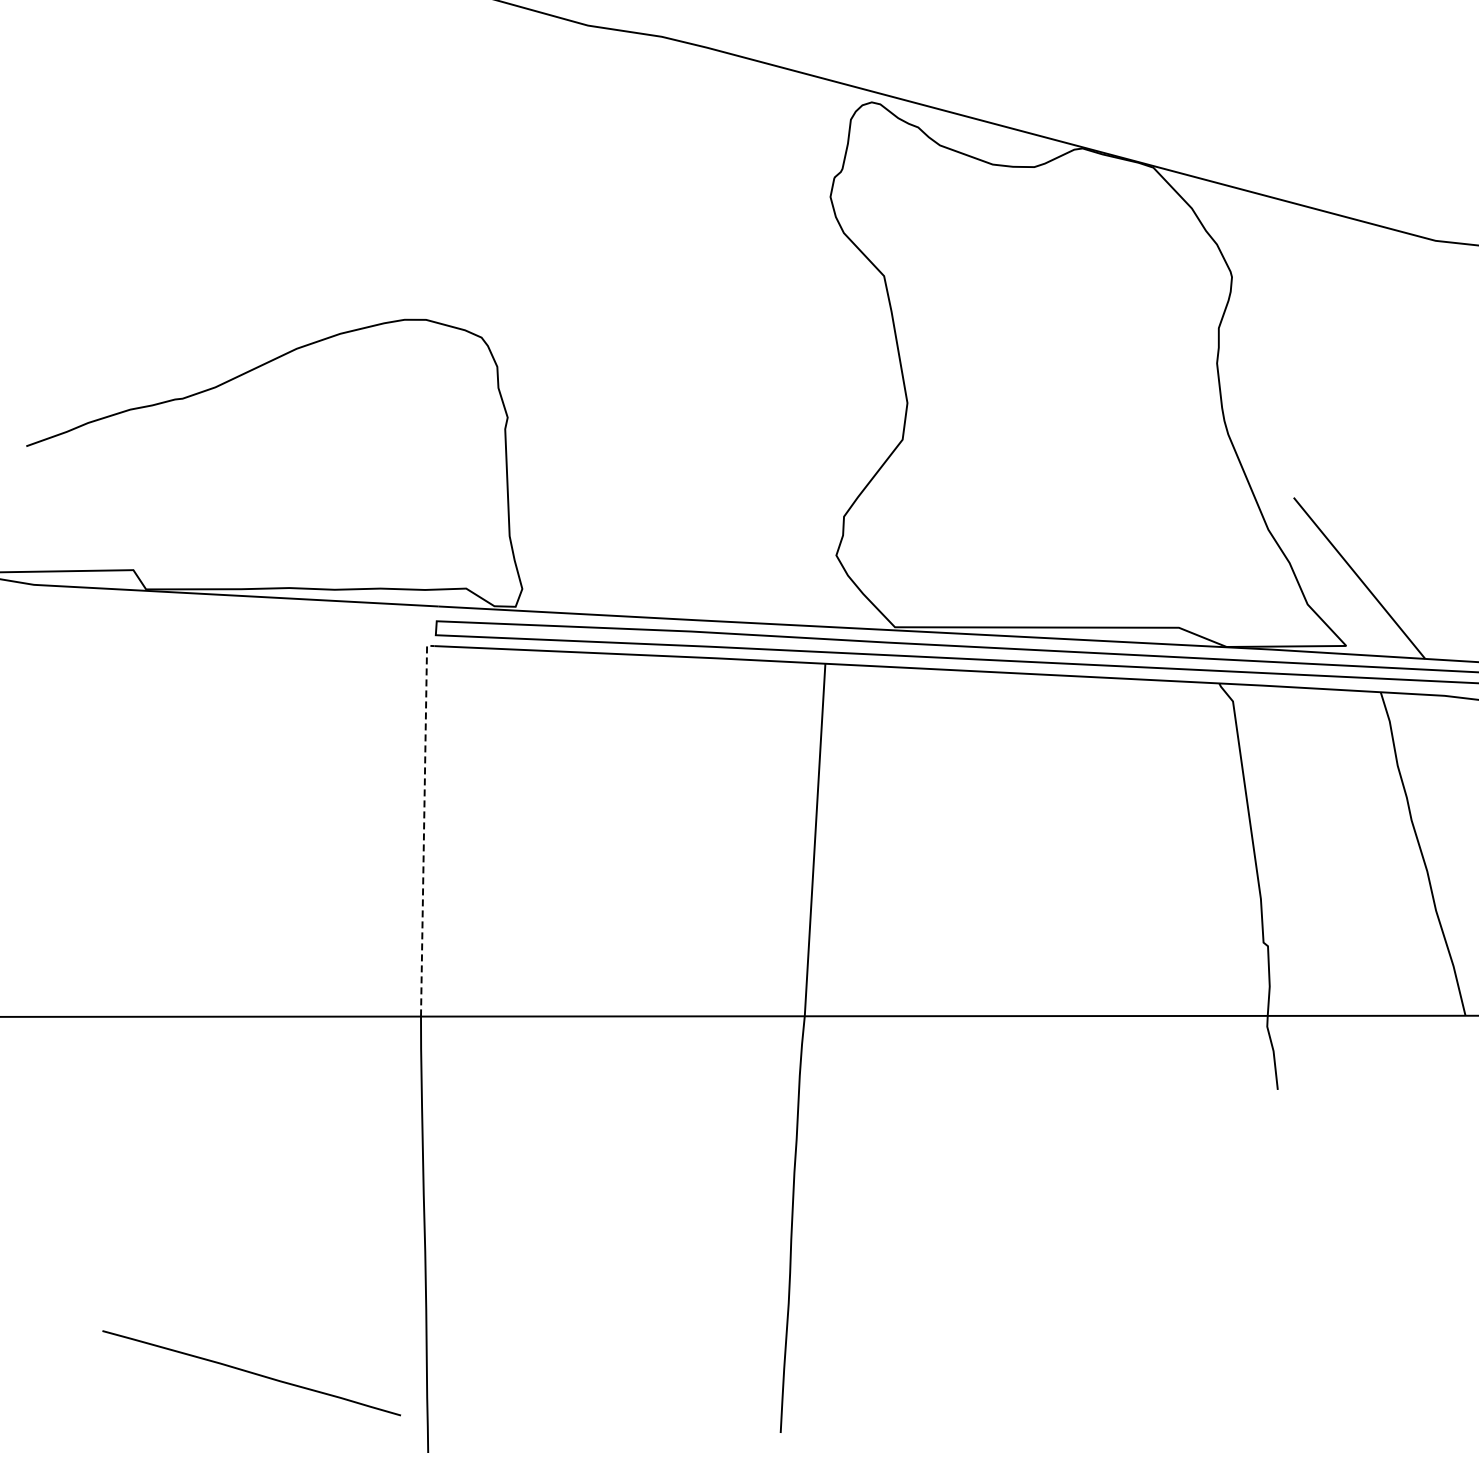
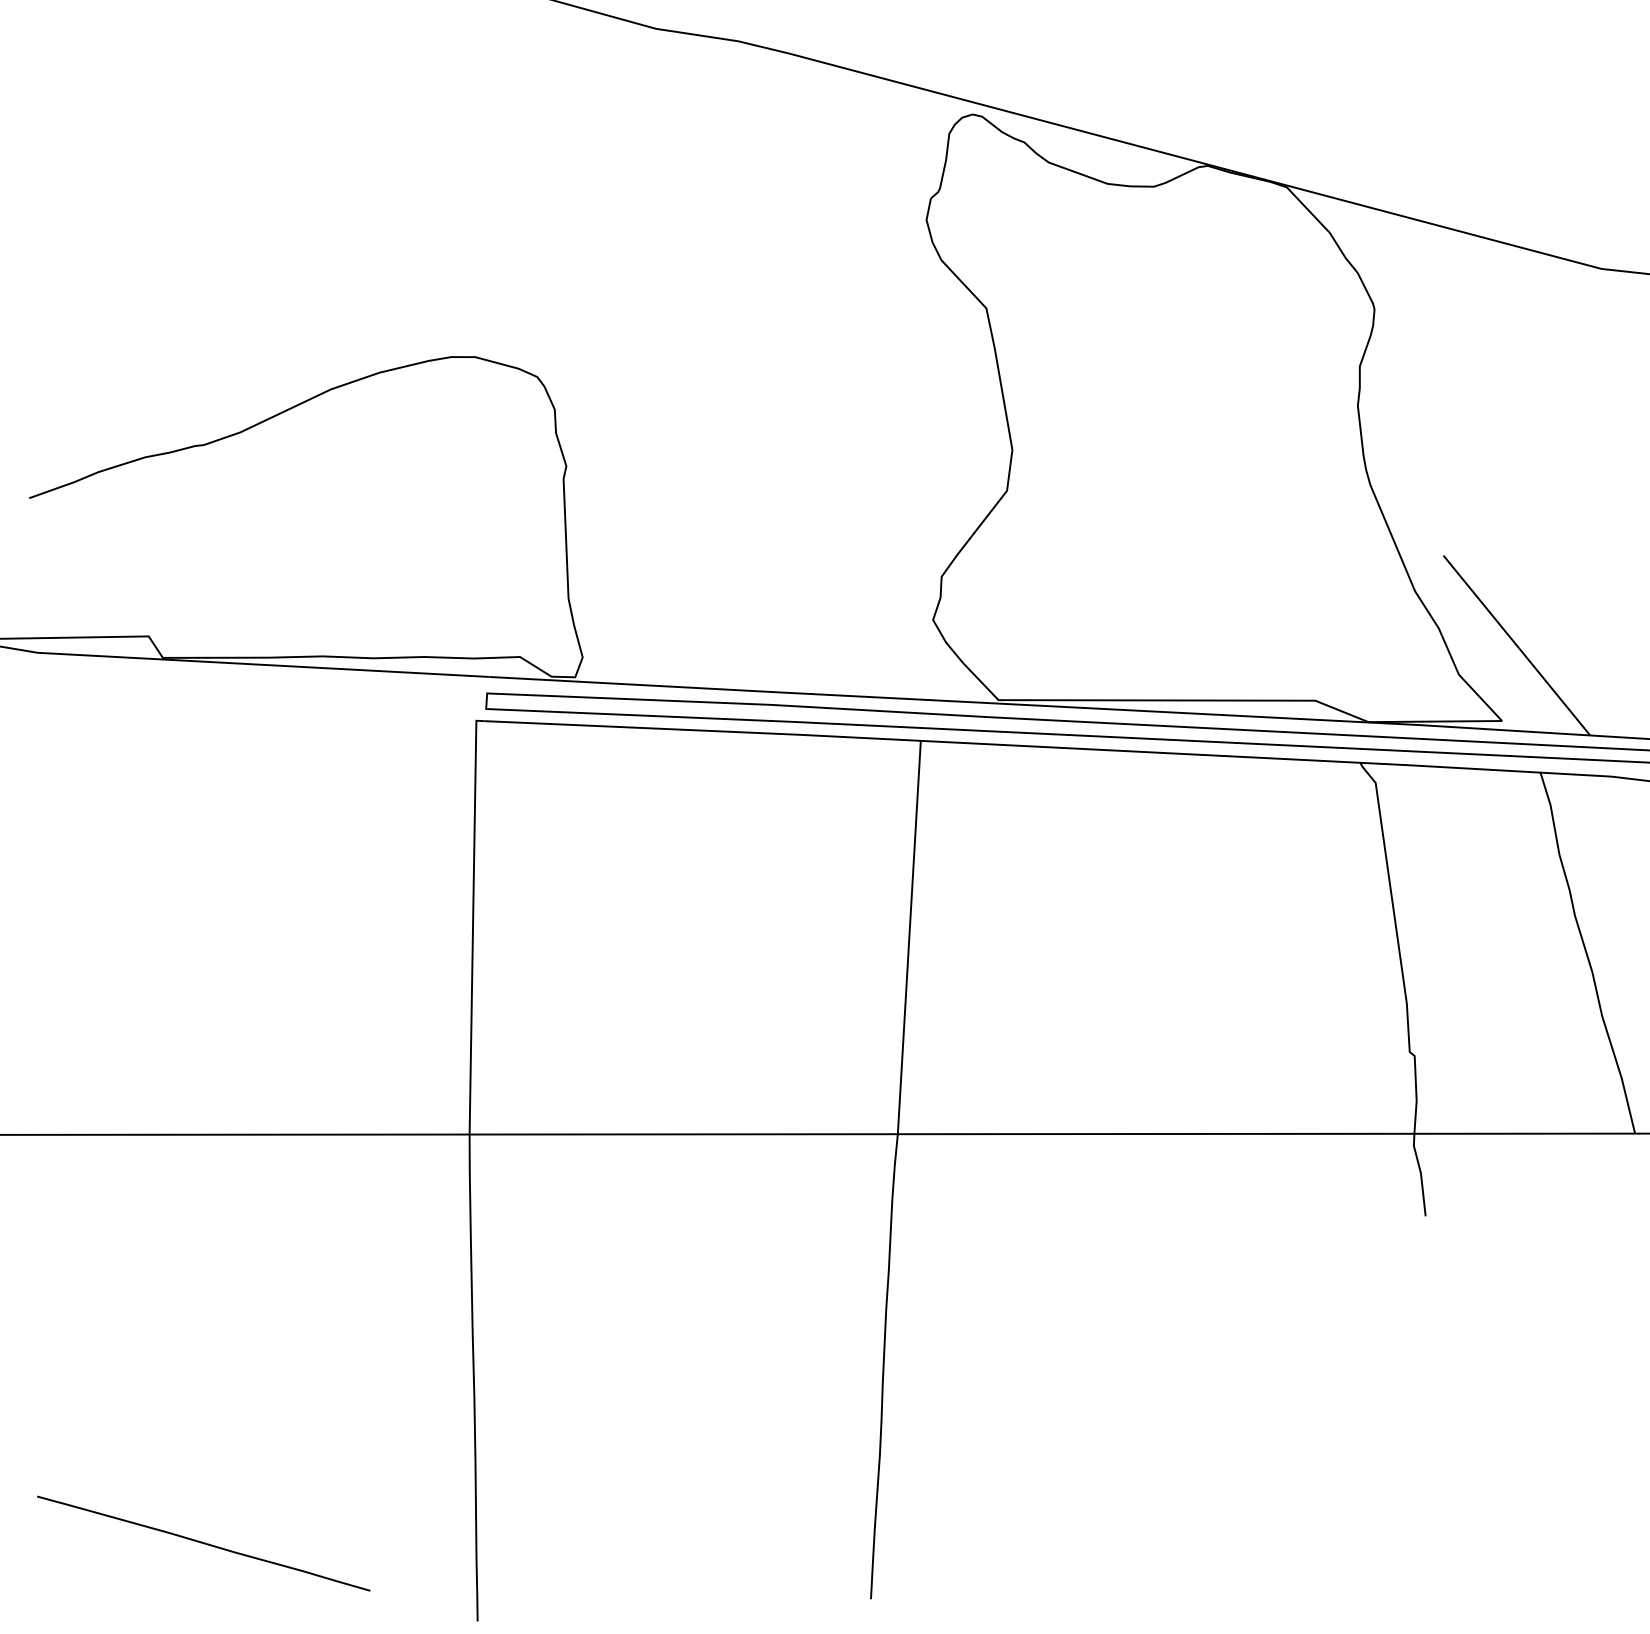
line: (424, 826) -> (473, 922), dashed -> solid
line: (251, 1373) -> (203, 1543), moved

